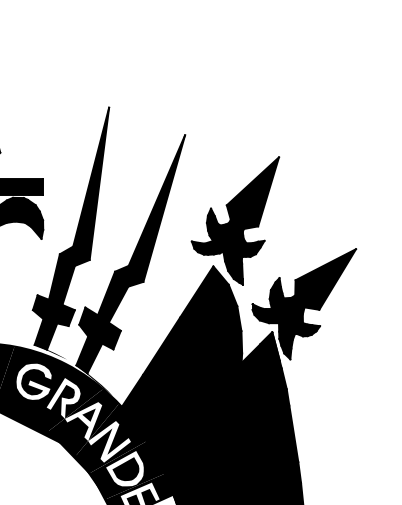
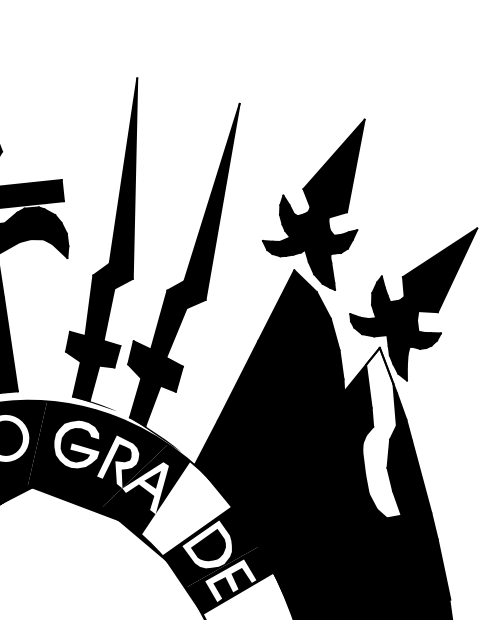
fill: (264, 397) -> (378, 433), removed
fill: (111, 451) -> (187, 524), removed

